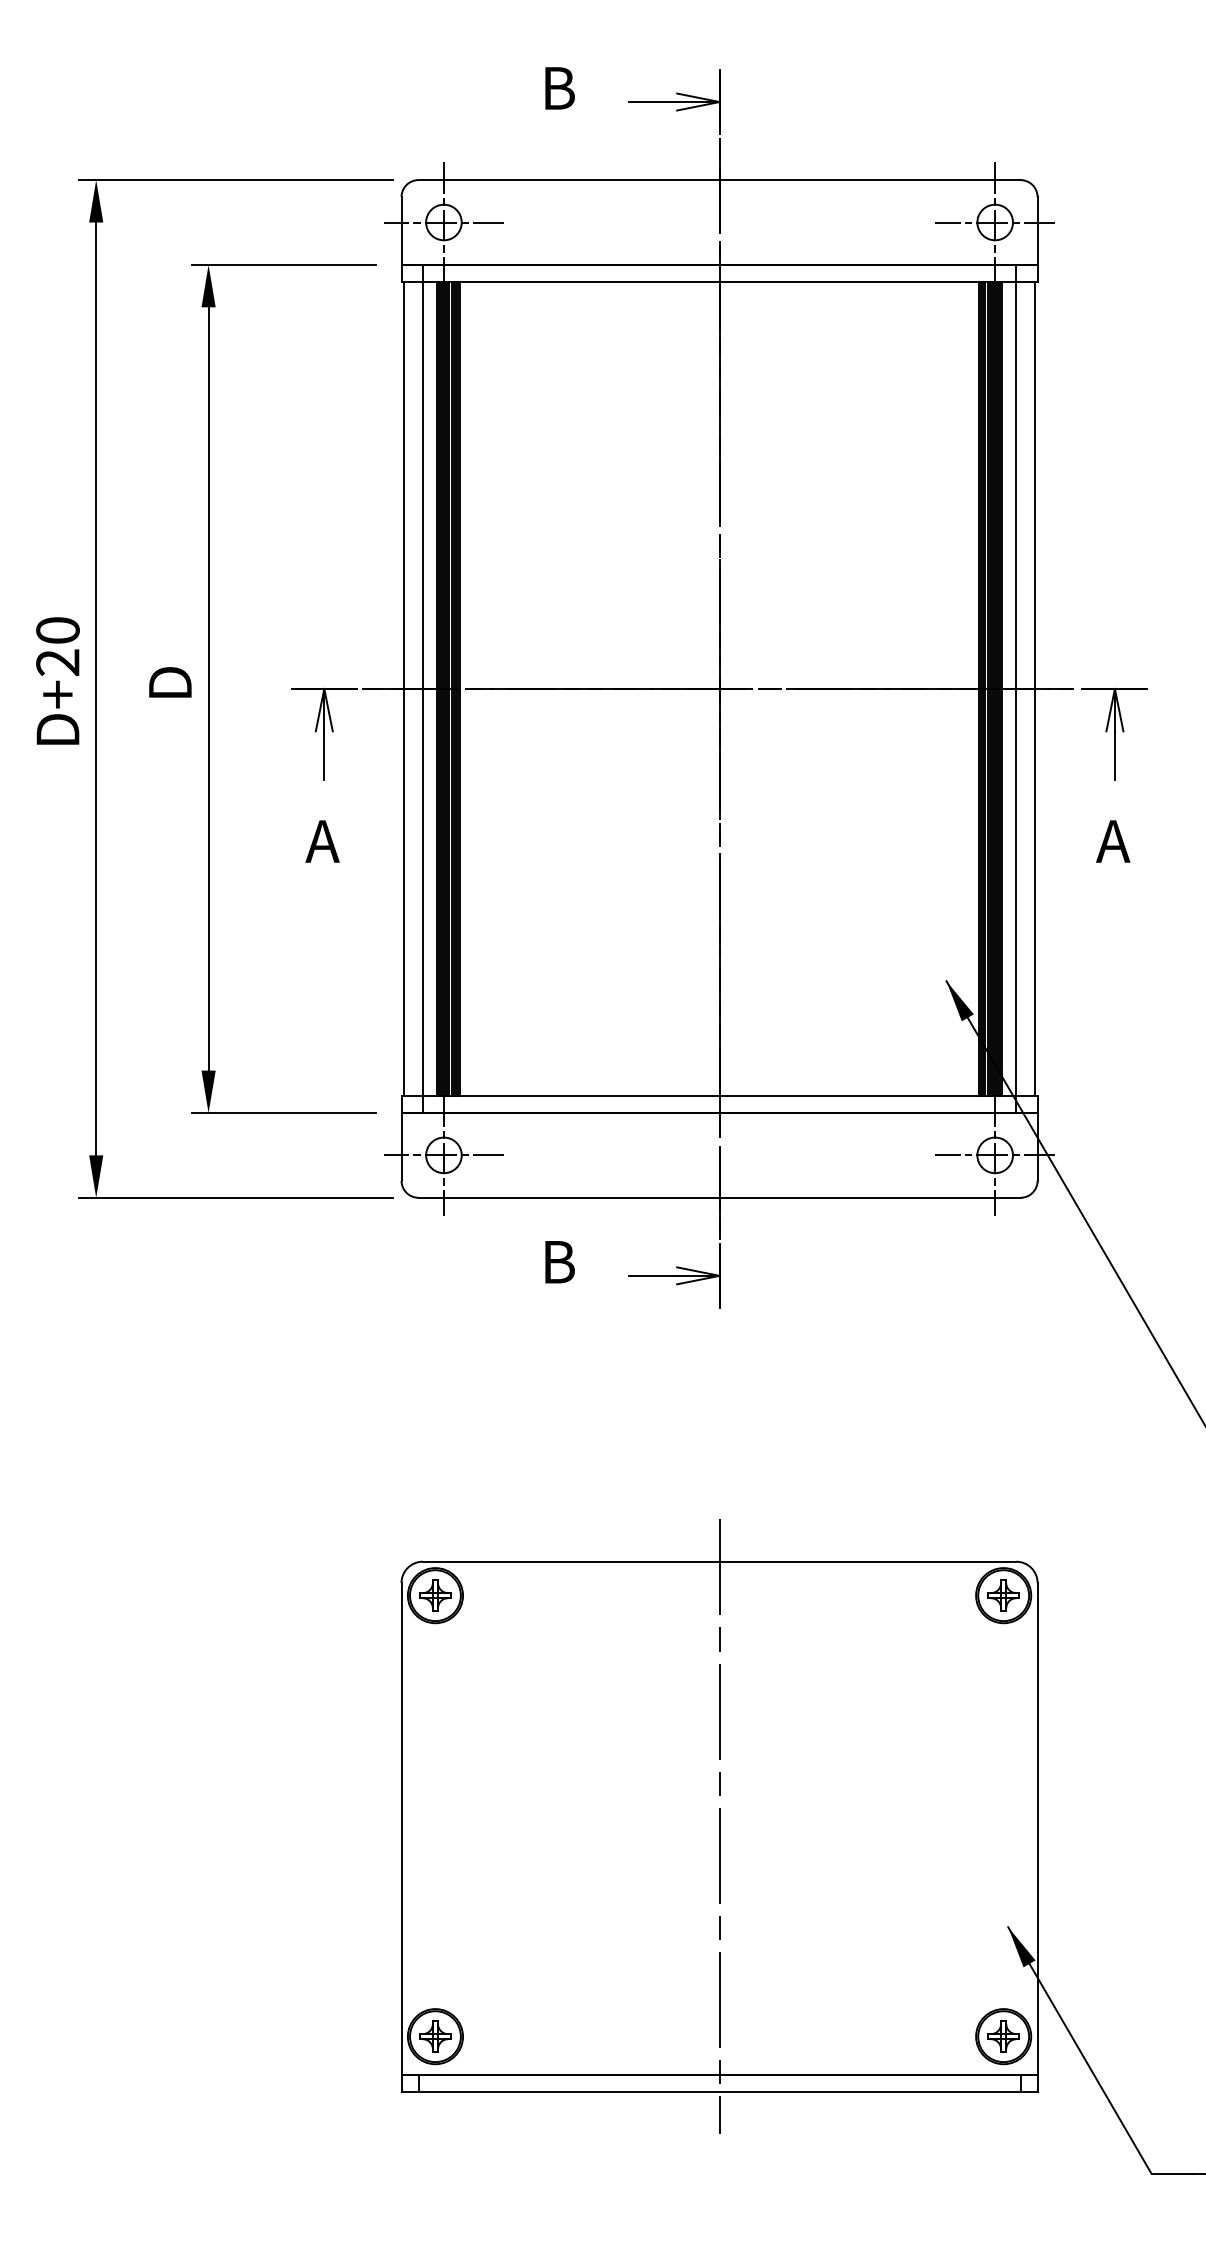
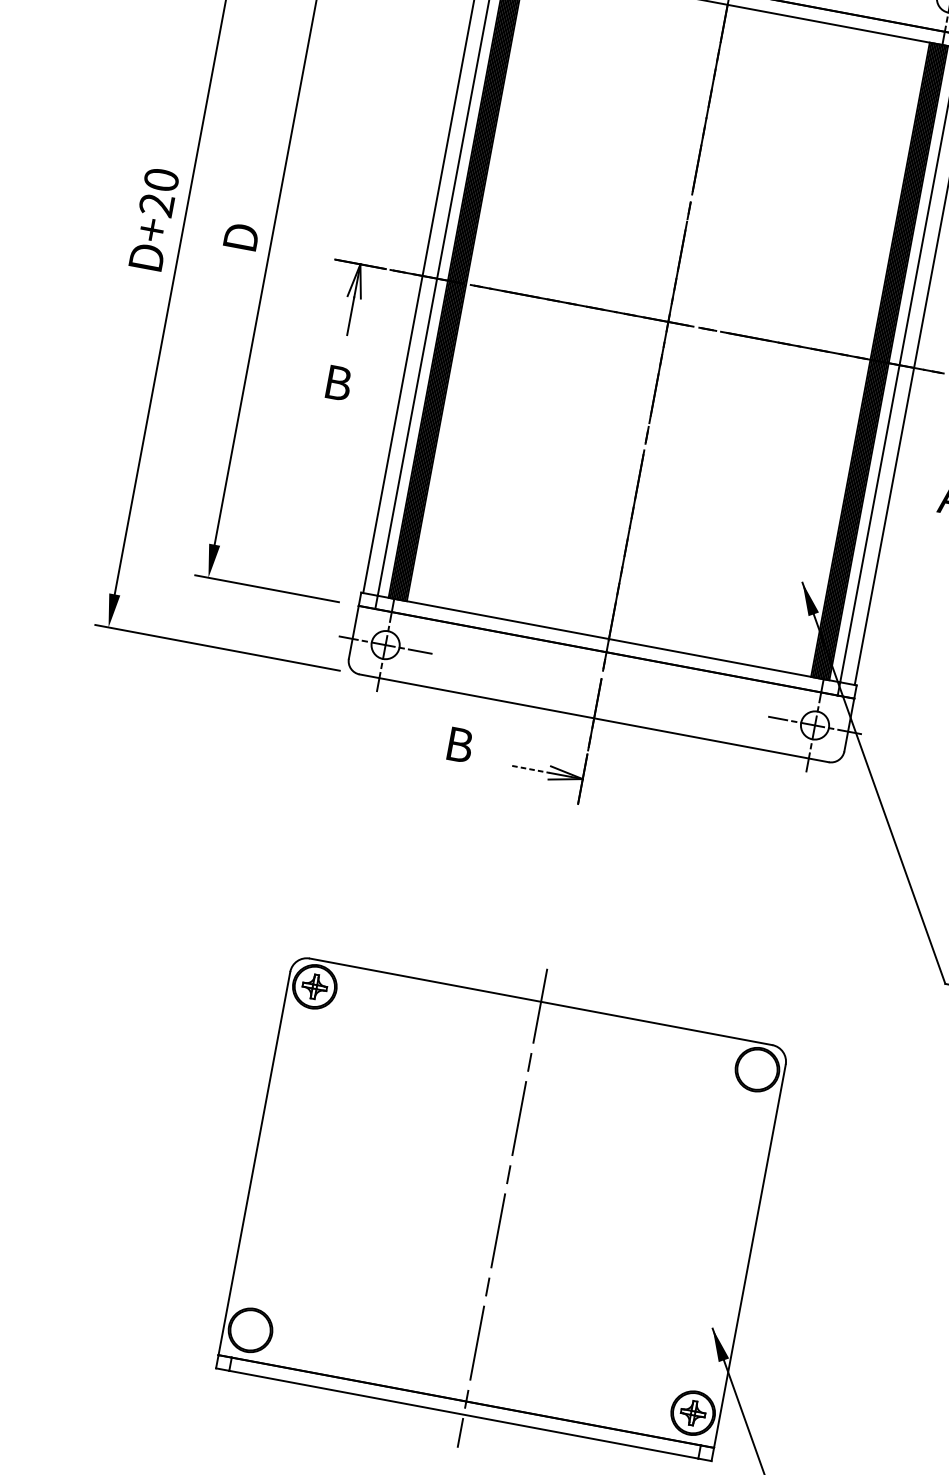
text: (322, 841) -> (336, 382), A -> B
line: (653, 1275) -> (531, 769), solid -> dashed
part: (1003, 1595) -> (757, 1069), removed
part: (435, 2036) -> (250, 1330), removed

